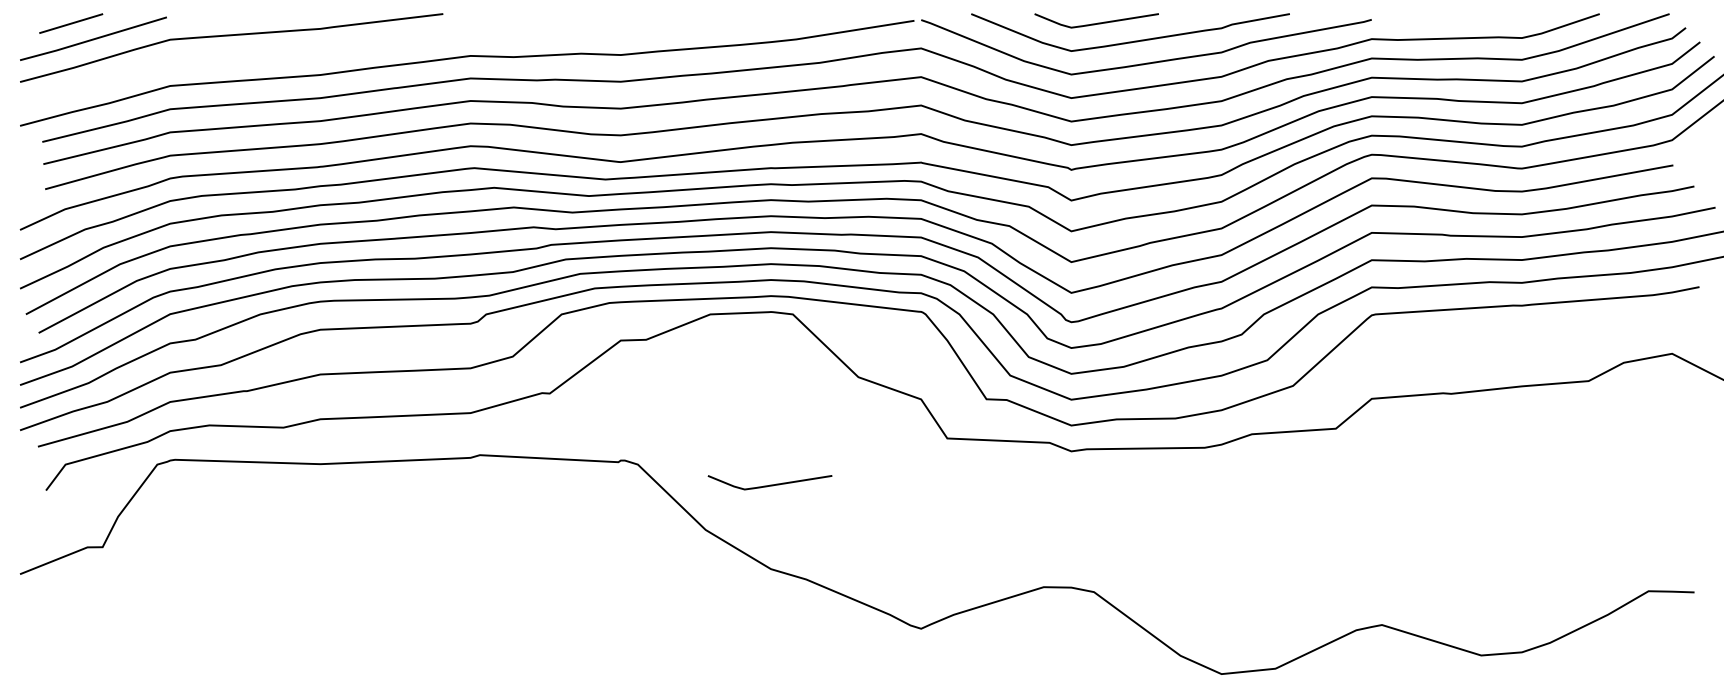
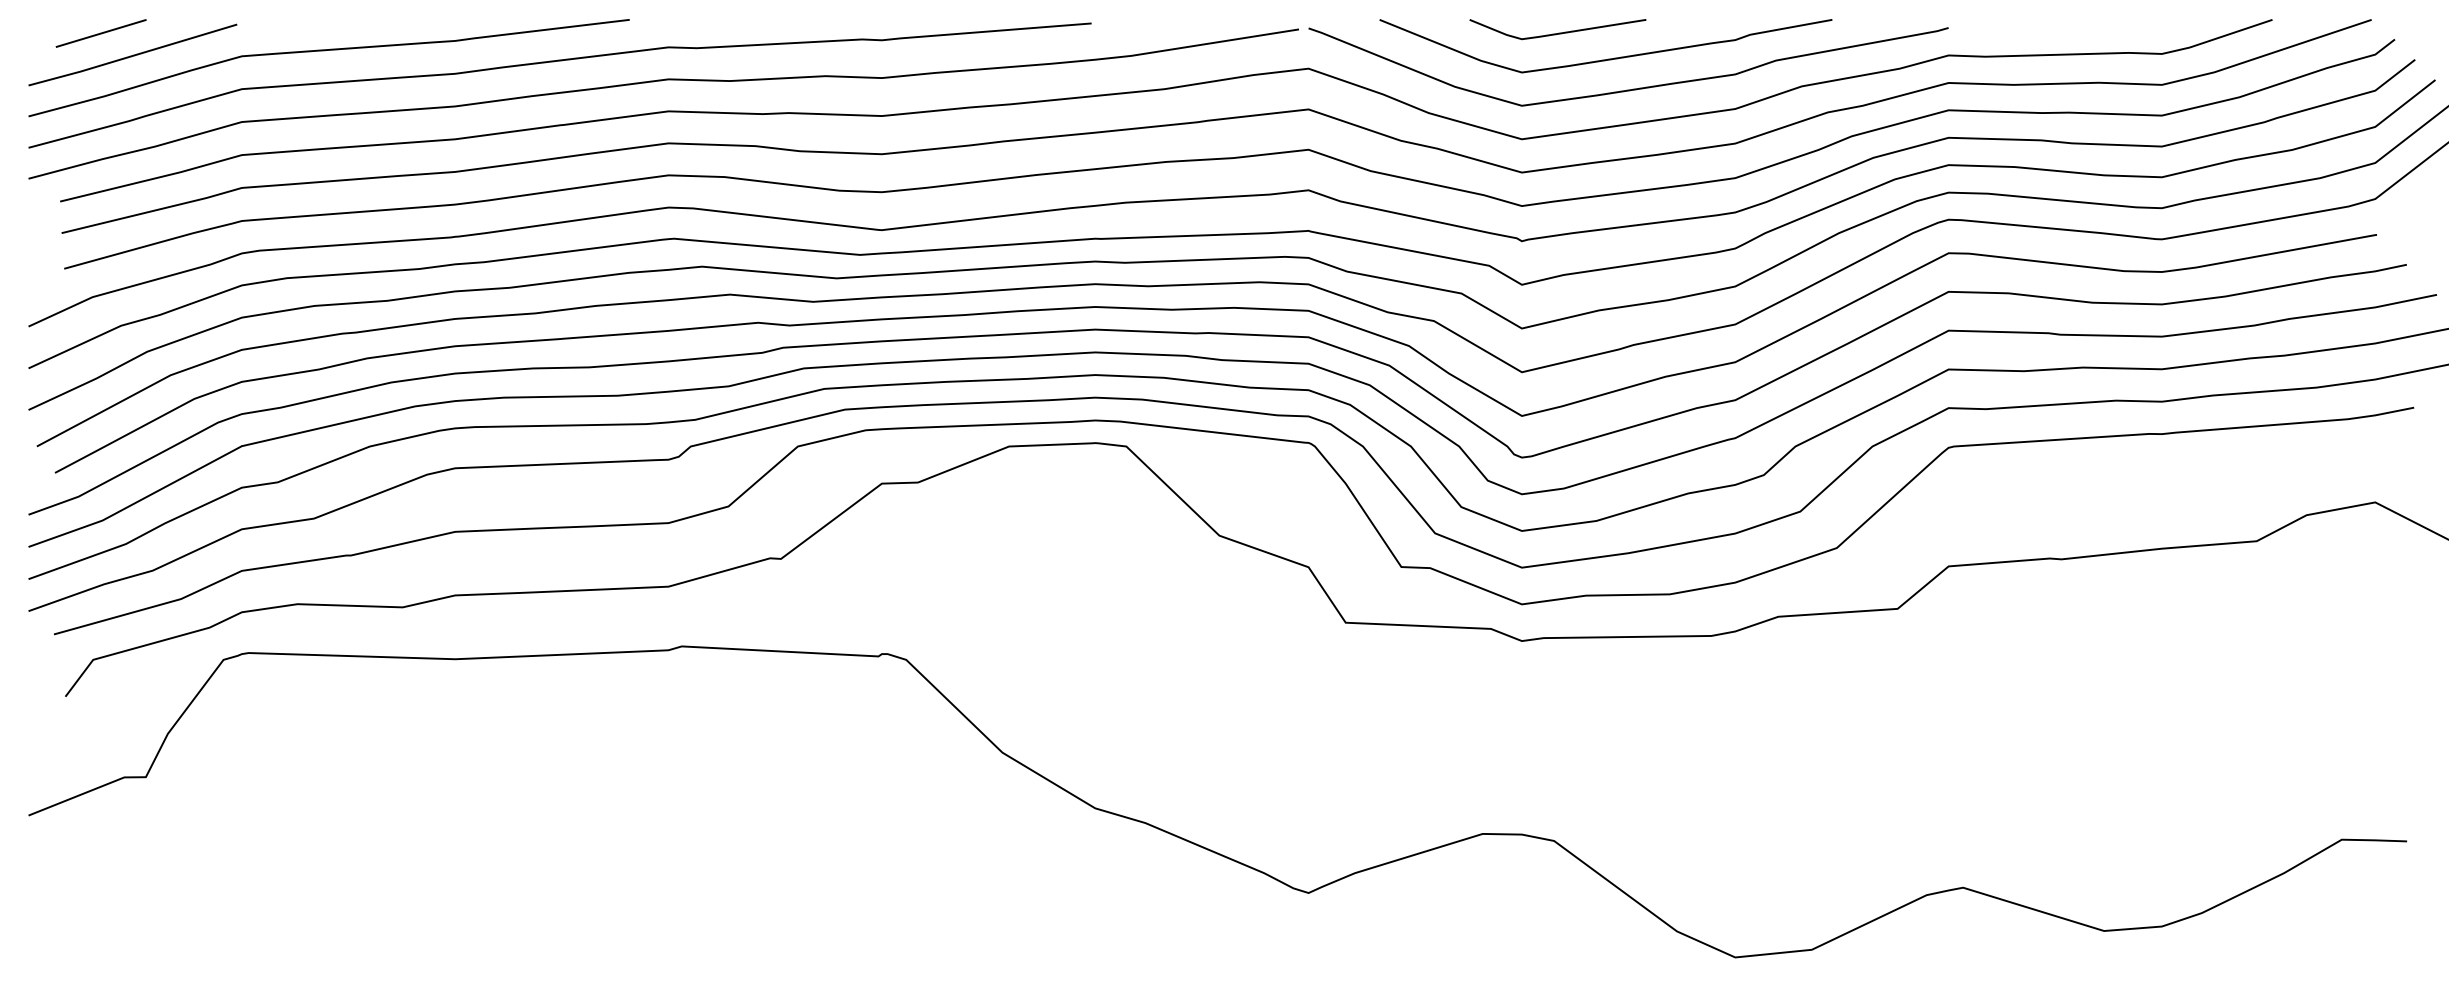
curve: (390, 44) -> (554, 62), added
line: (770, 484) -> (1094, 688), removed

